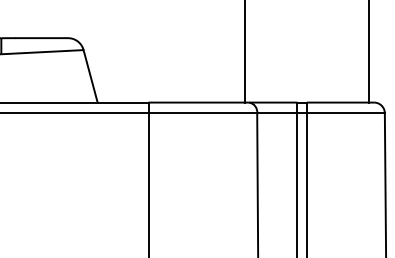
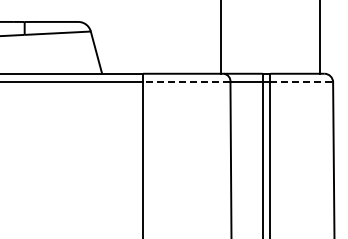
line: (202, 113) -> (186, 82), solid -> dashed
line: (346, 113) -> (302, 82), solid -> dashed

